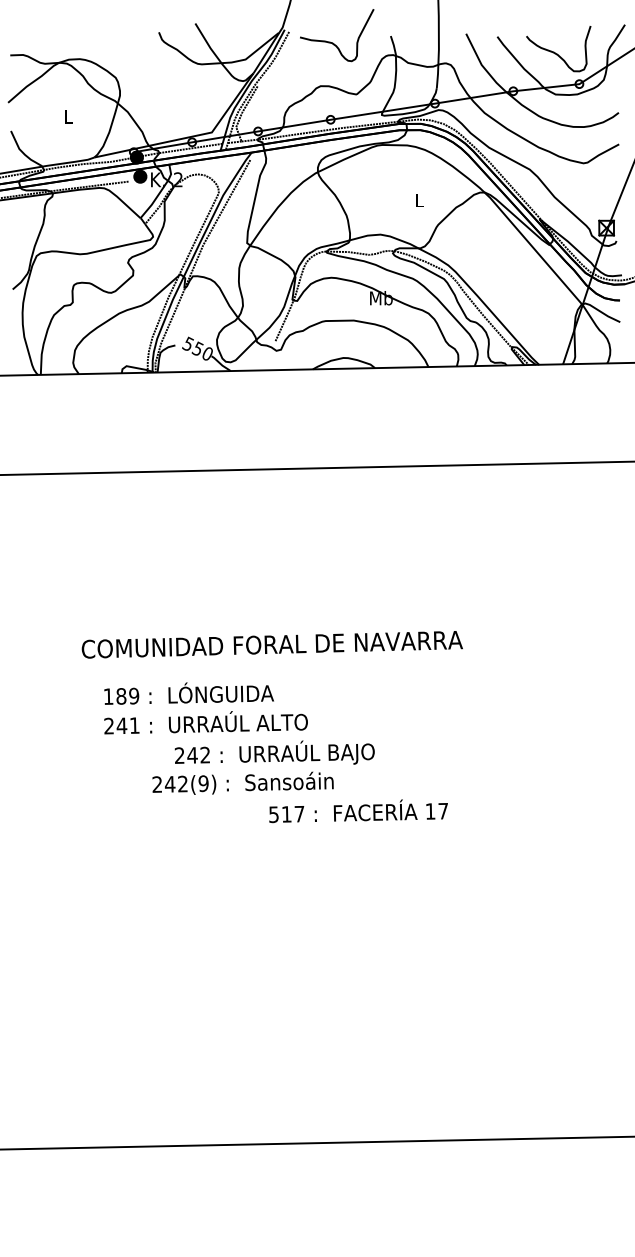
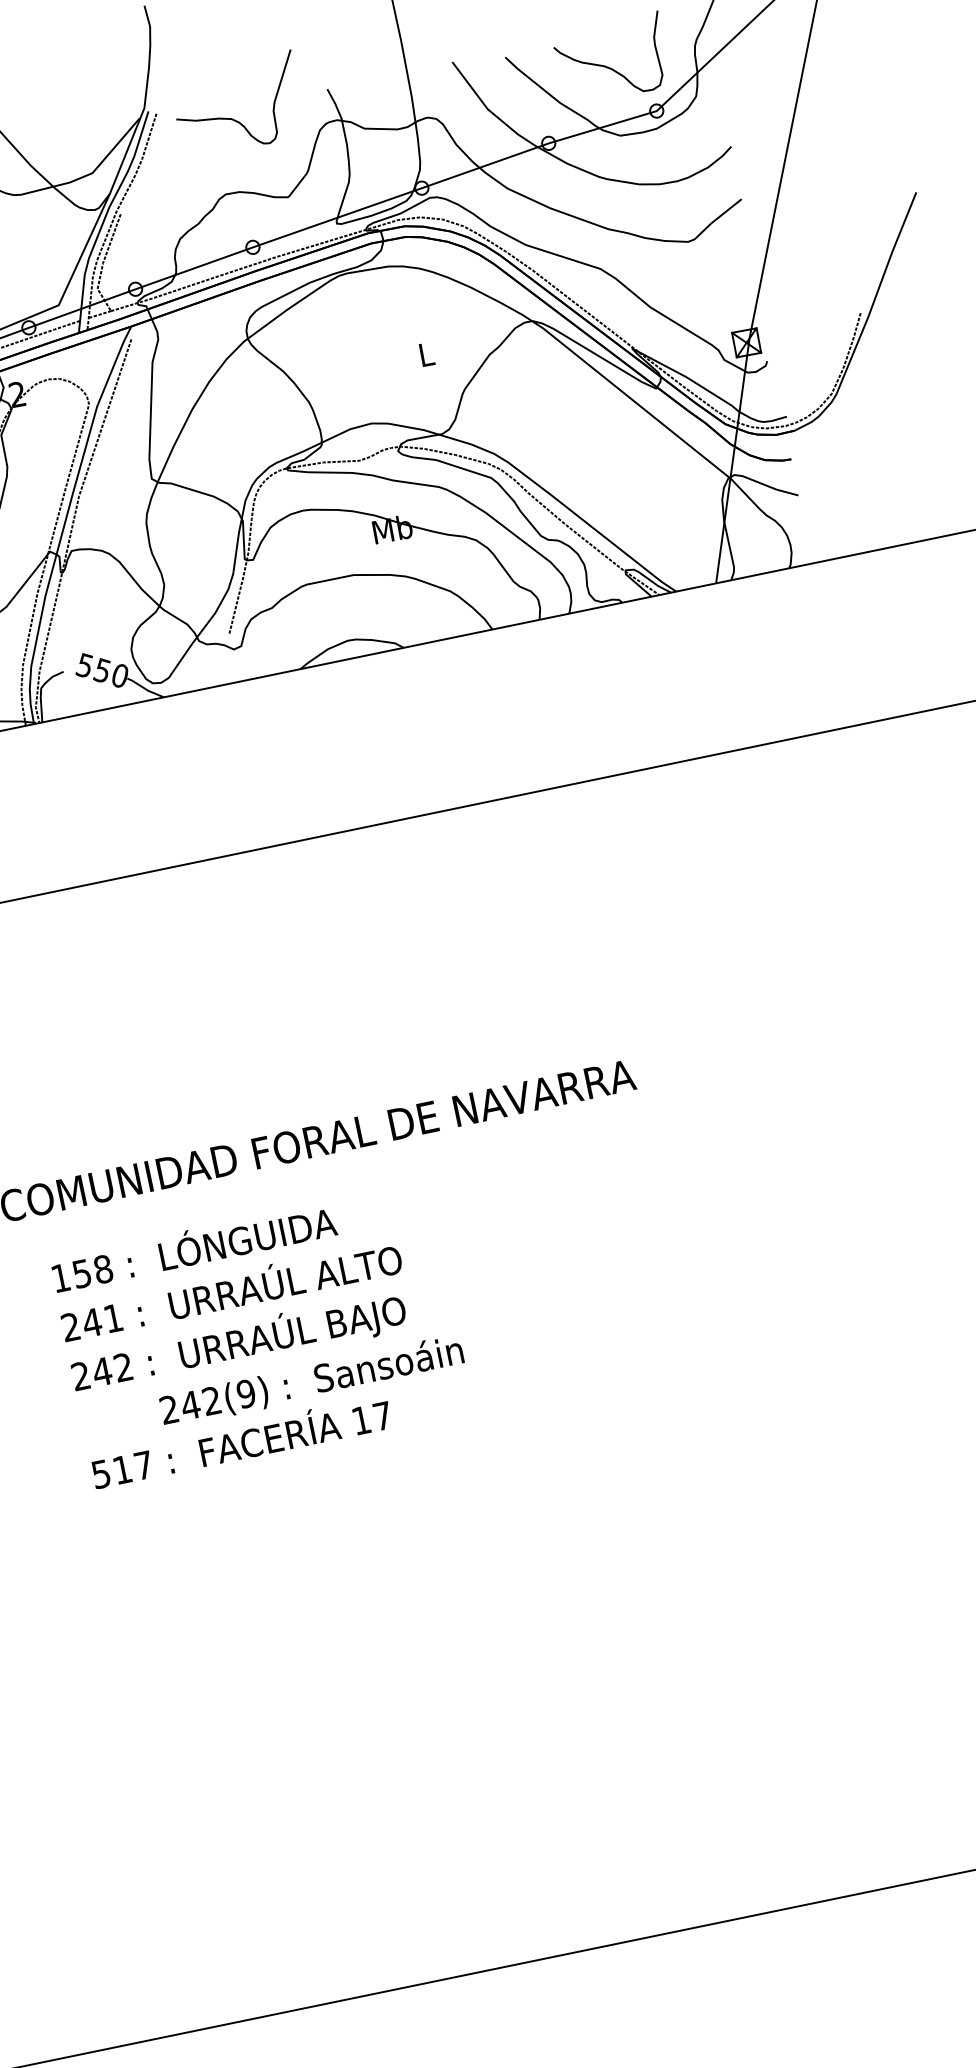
text: (127, 696) -> (92, 1272), 189 -> 158
text: (274, 752) -> (238, 1341), moved
text: (358, 811) -> (241, 1442), moved

